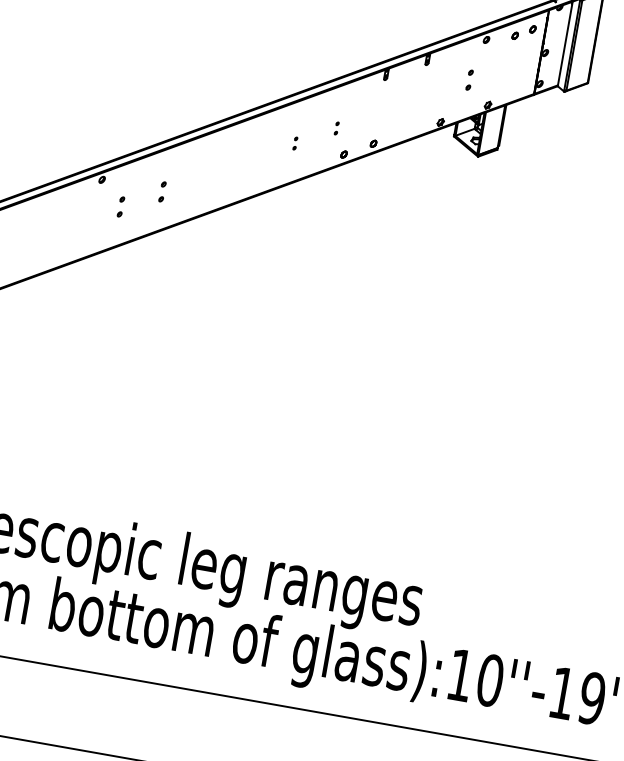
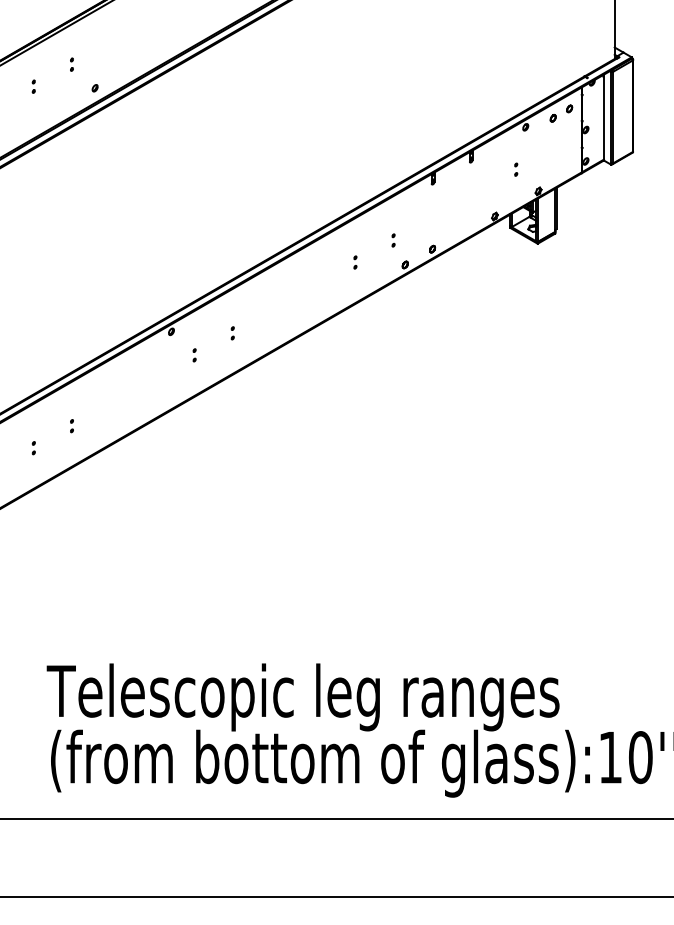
part: (470, 79) -> (516, 169), size x0.62
part: (161, 192) -> (232, 333), size x0.62
part: (120, 207) -> (194, 355), size x0.62

